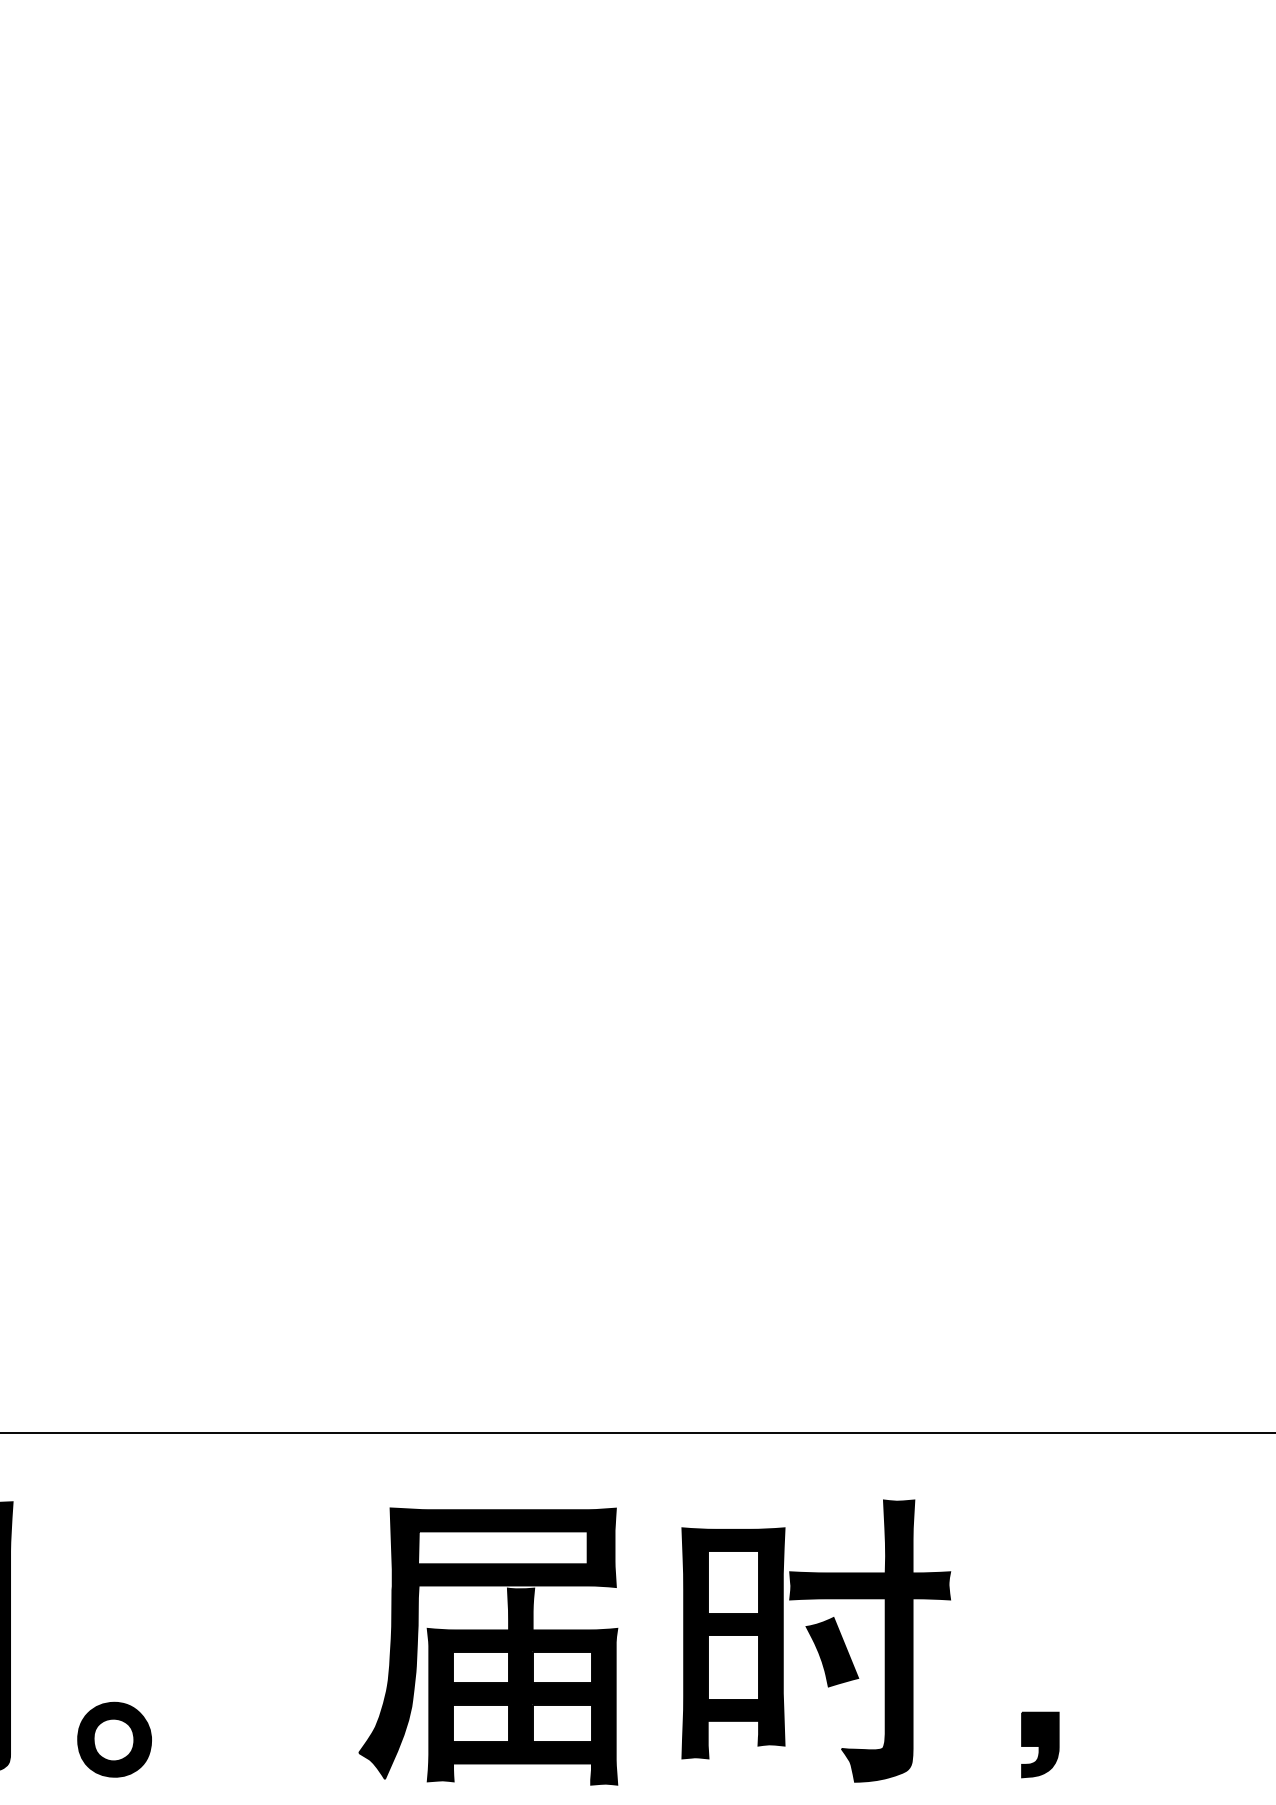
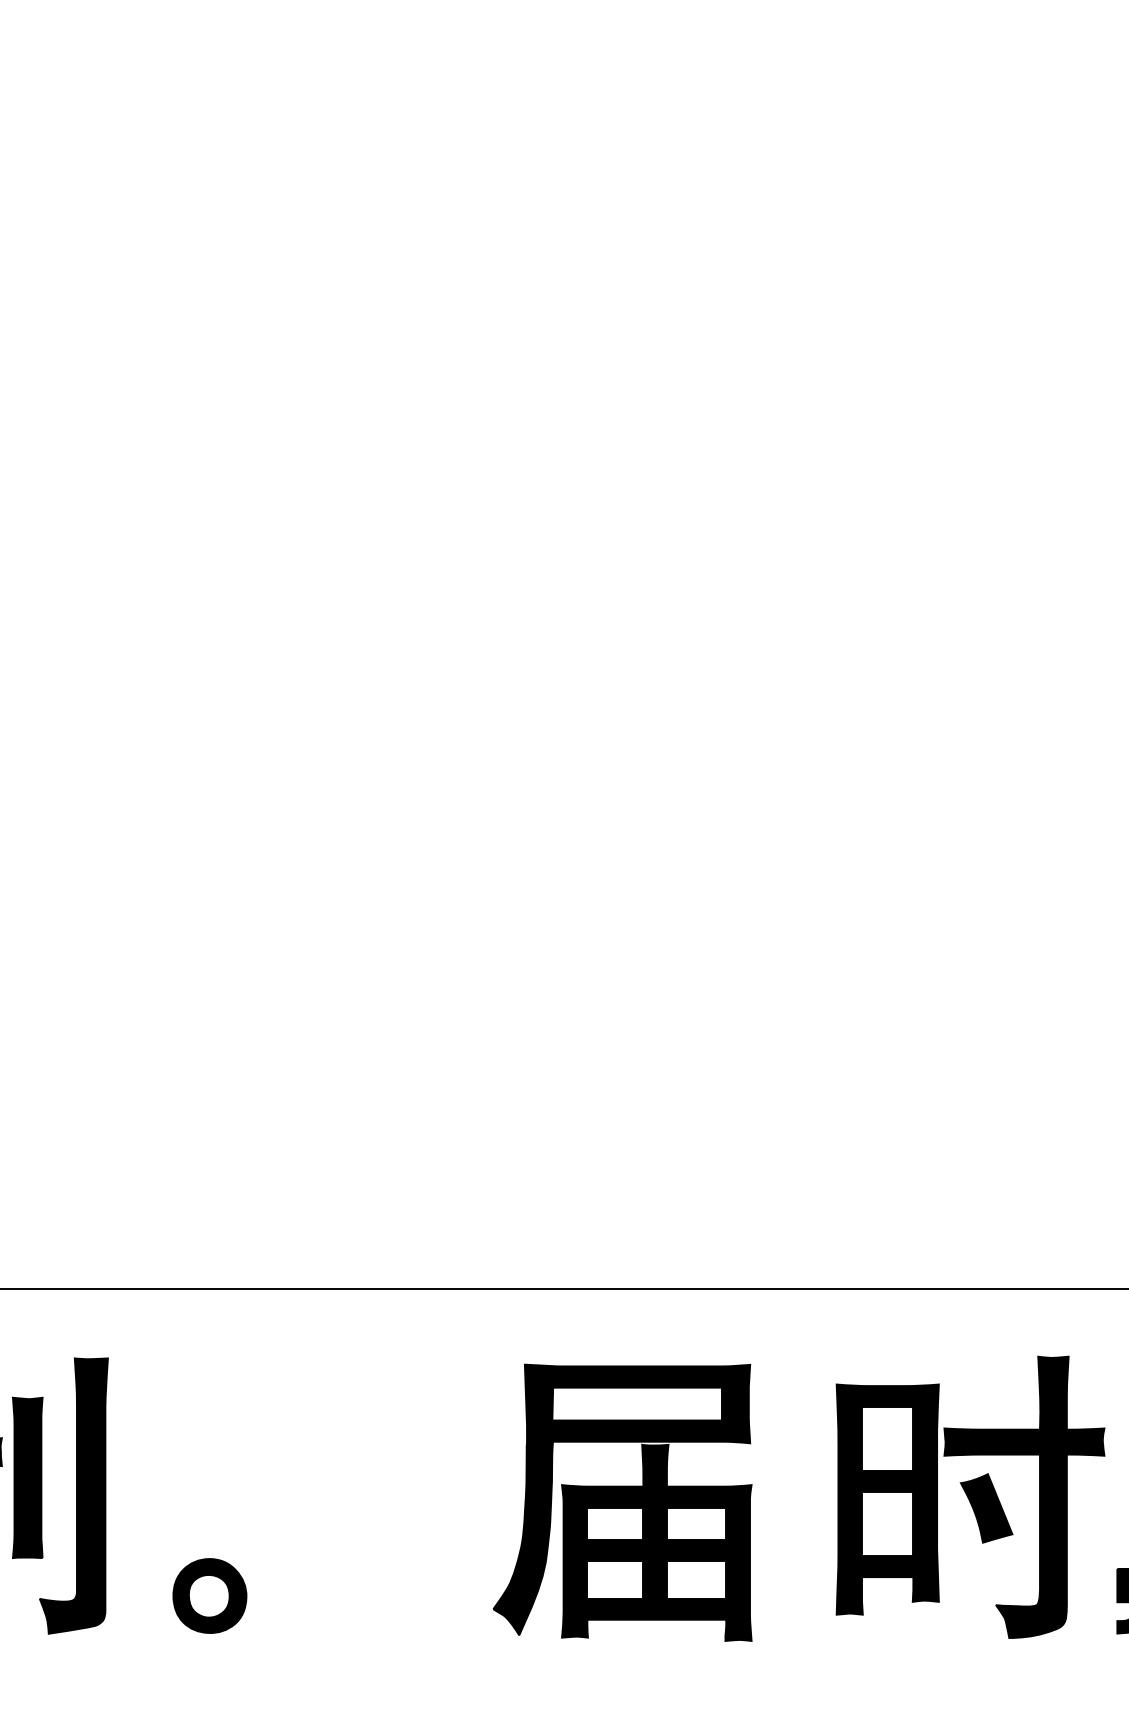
part: (816, 1640) -> (970, 1496), moved
part: (488, 1646) -> (622, 1502), moved

